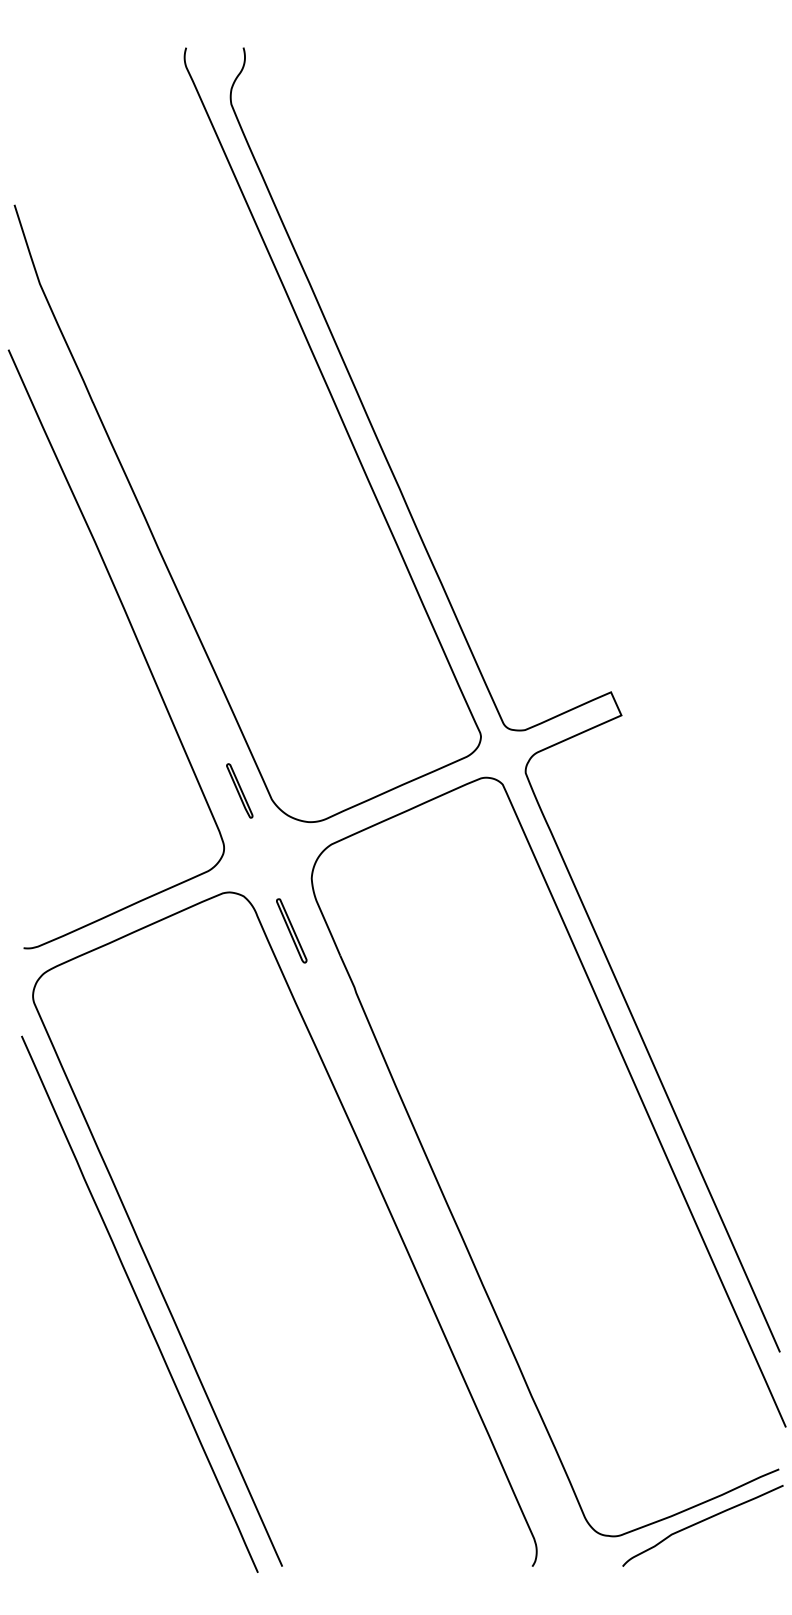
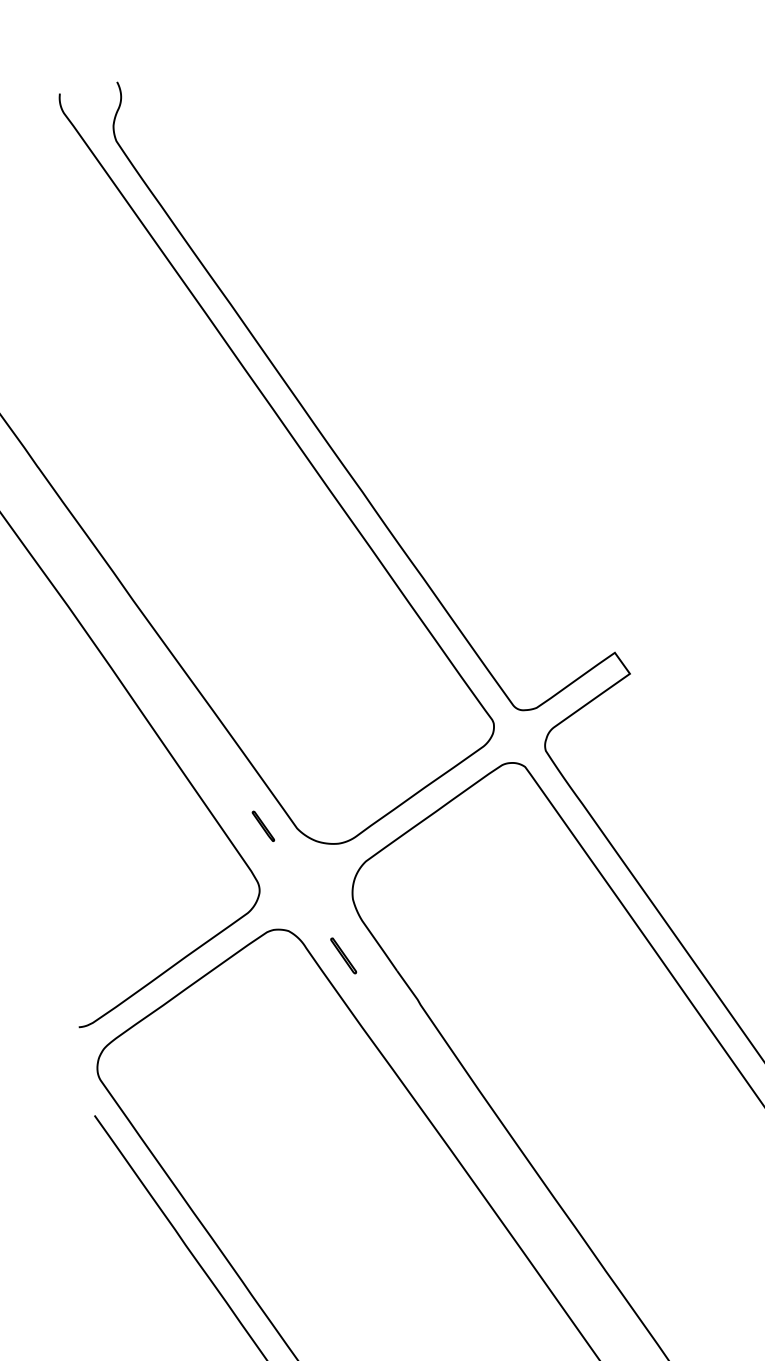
part: (239, 790) -> (262, 825), size x0.6
part: (291, 930) -> (343, 955), size x0.6

